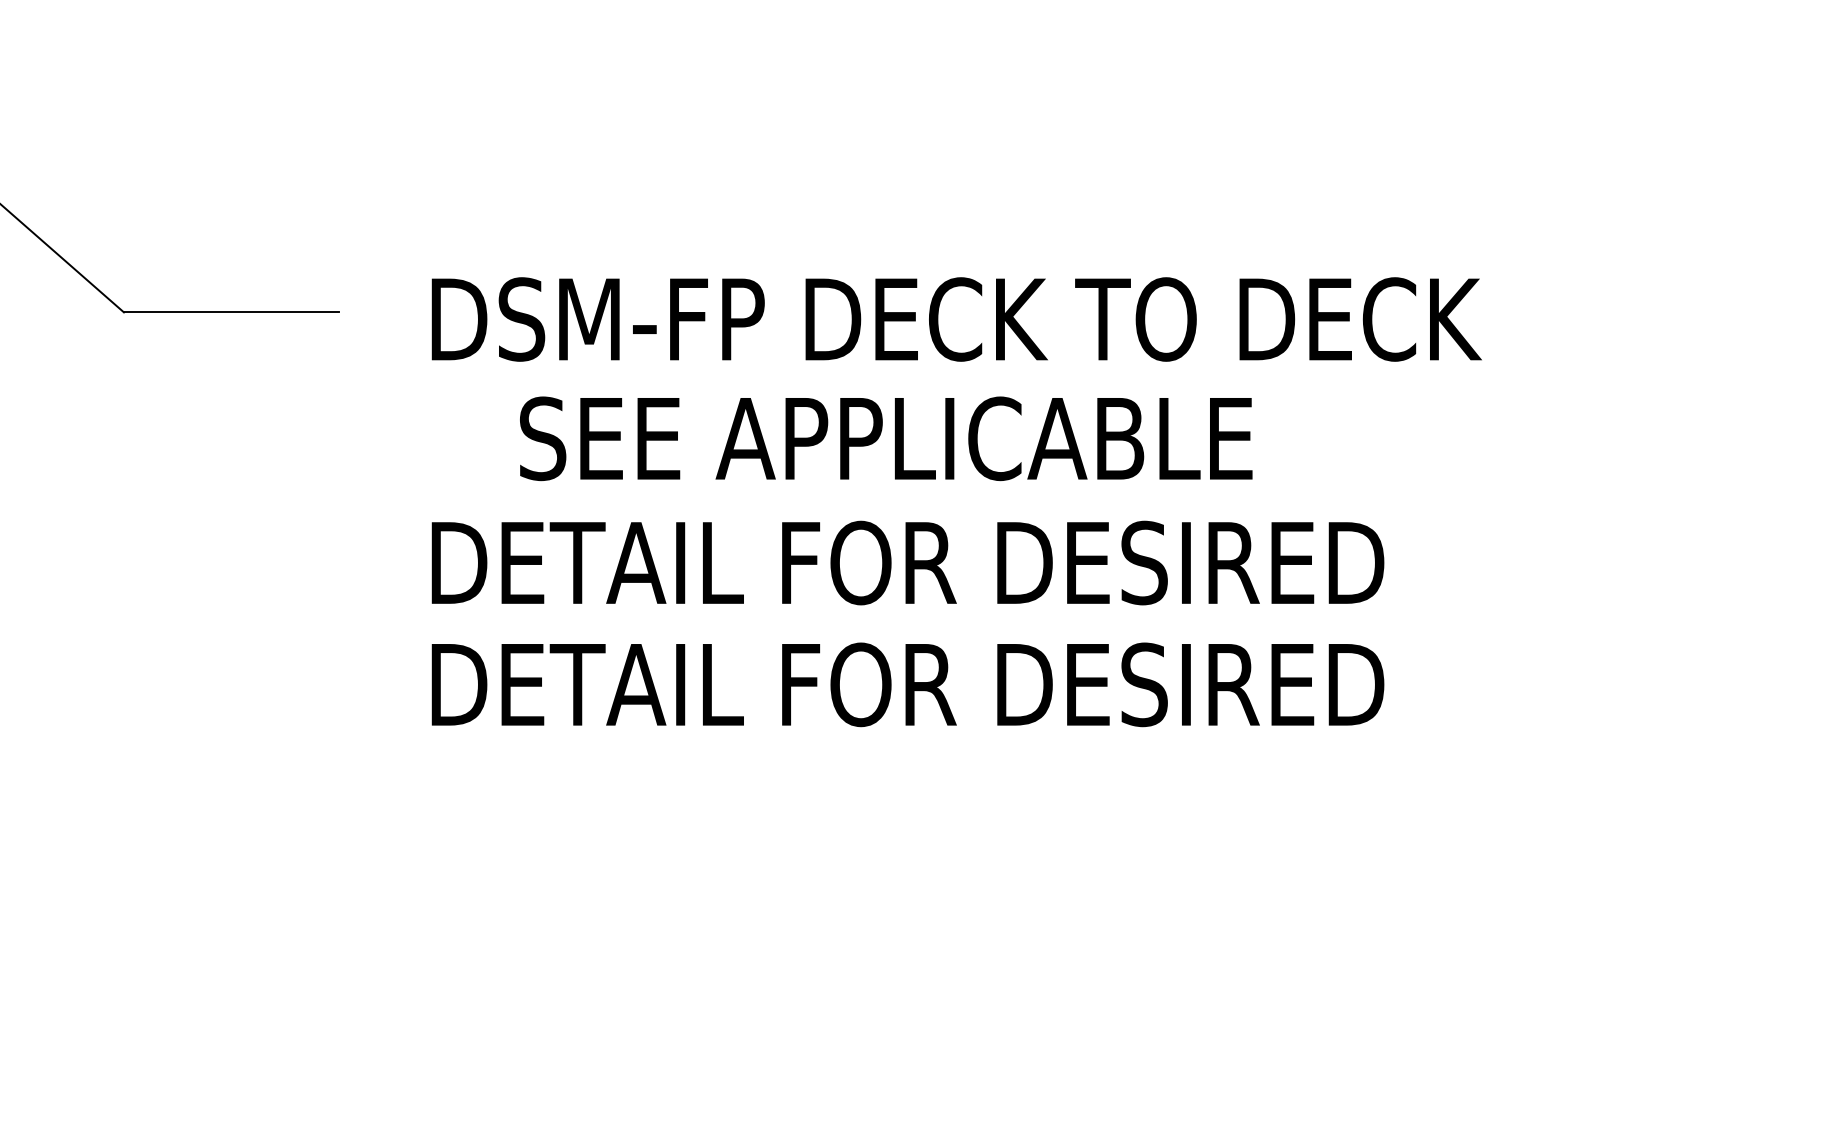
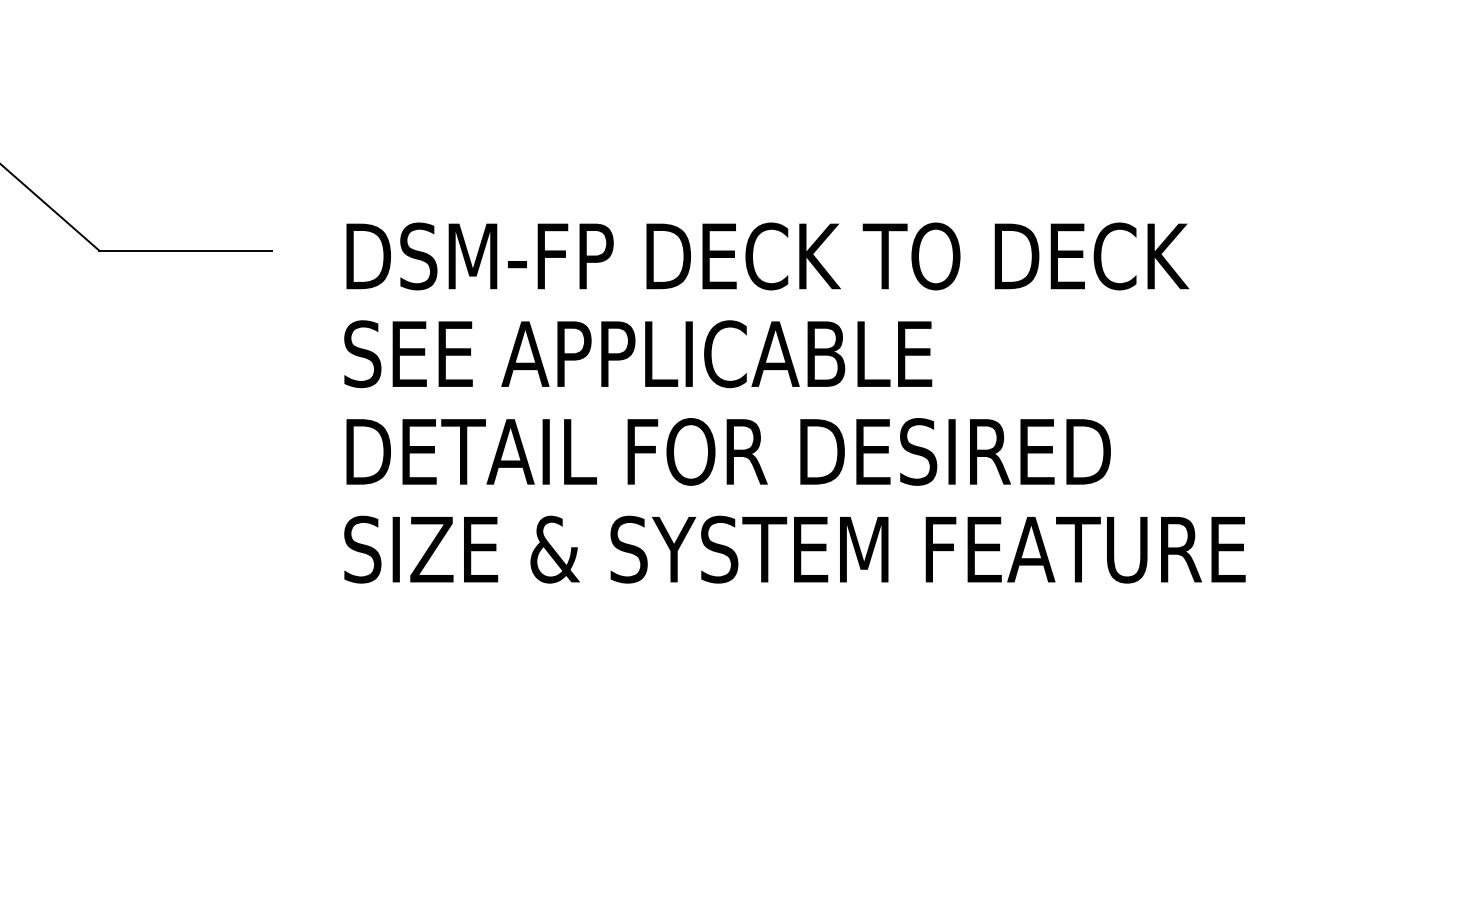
text: (886, 439) -> (638, 354), moved
text: (990, 684) -> (794, 549), DETAIL FOR DESIRED -> SIZE & SYSTEM FEATURE

